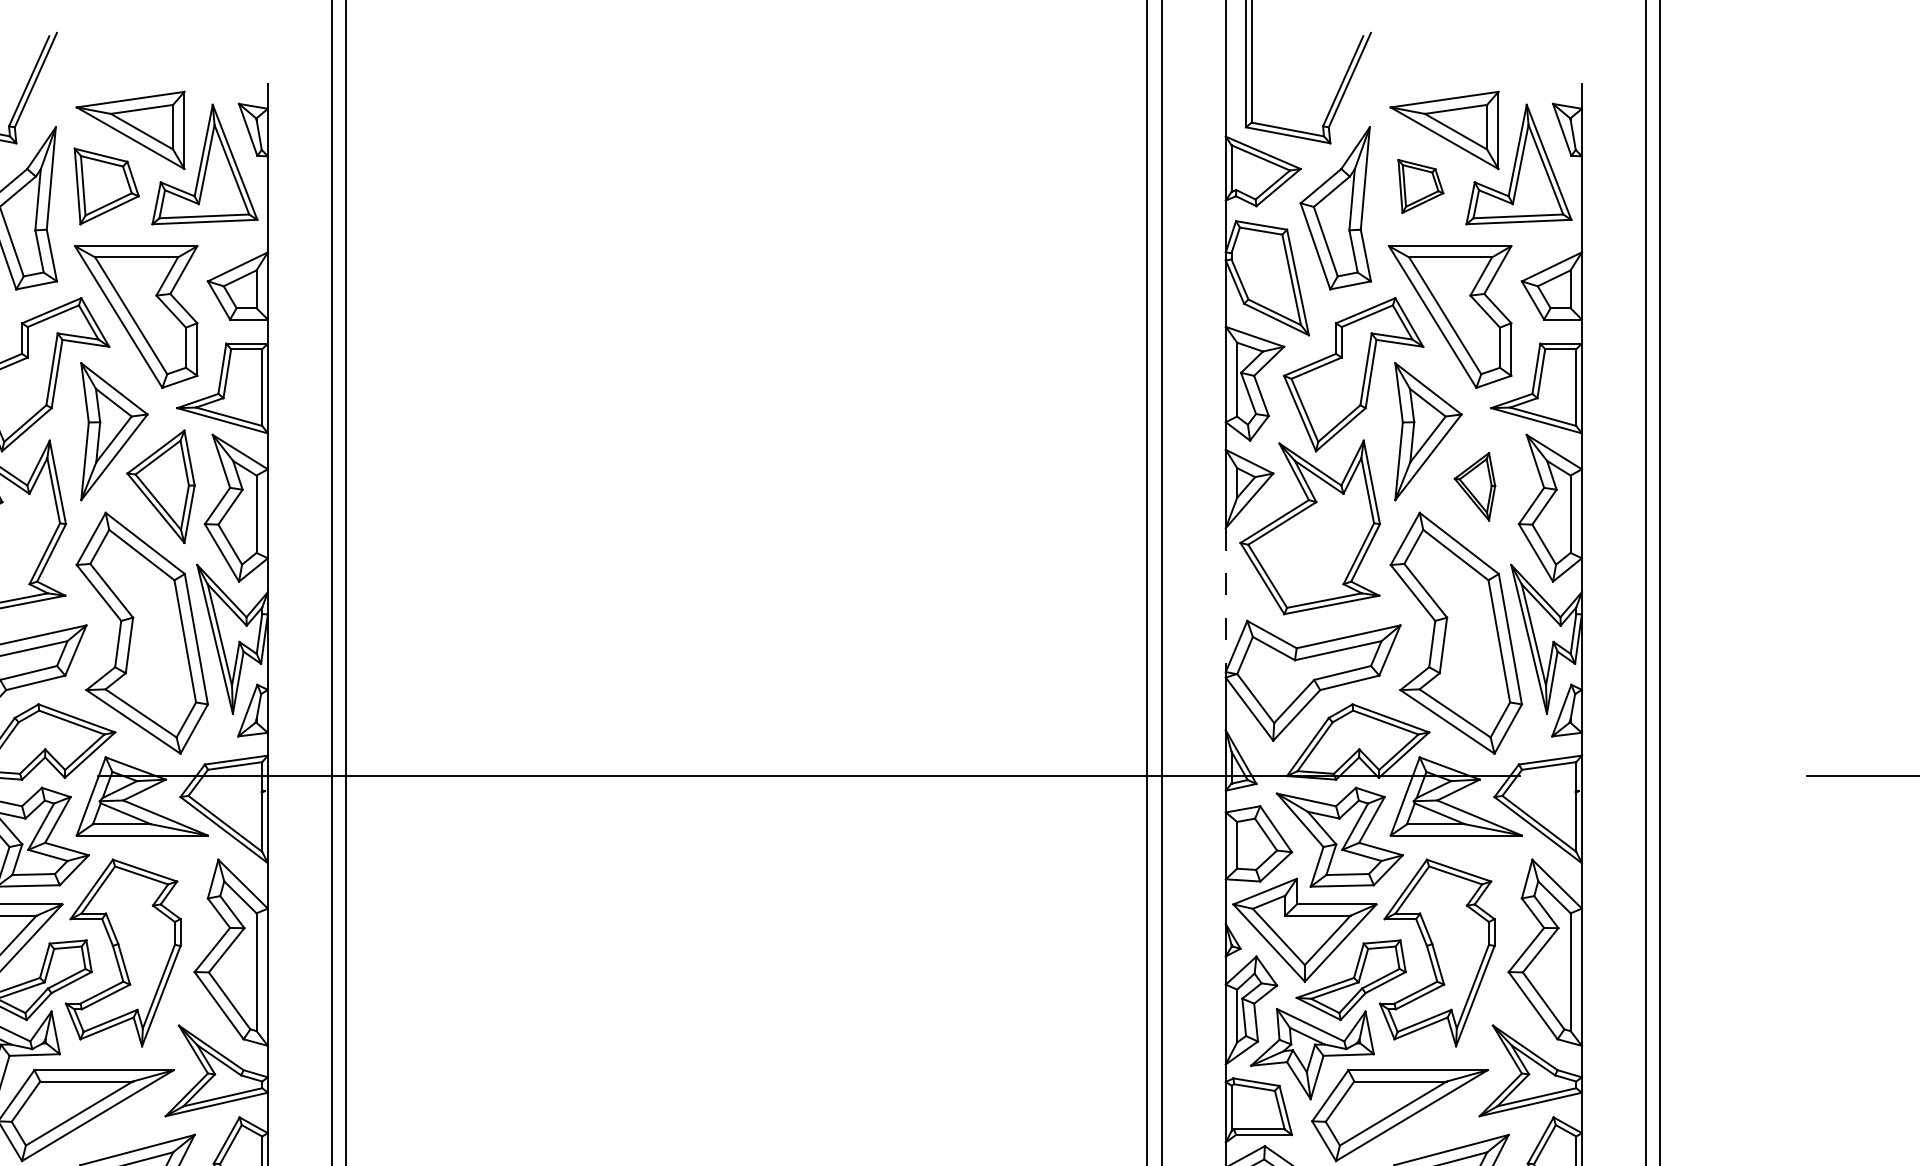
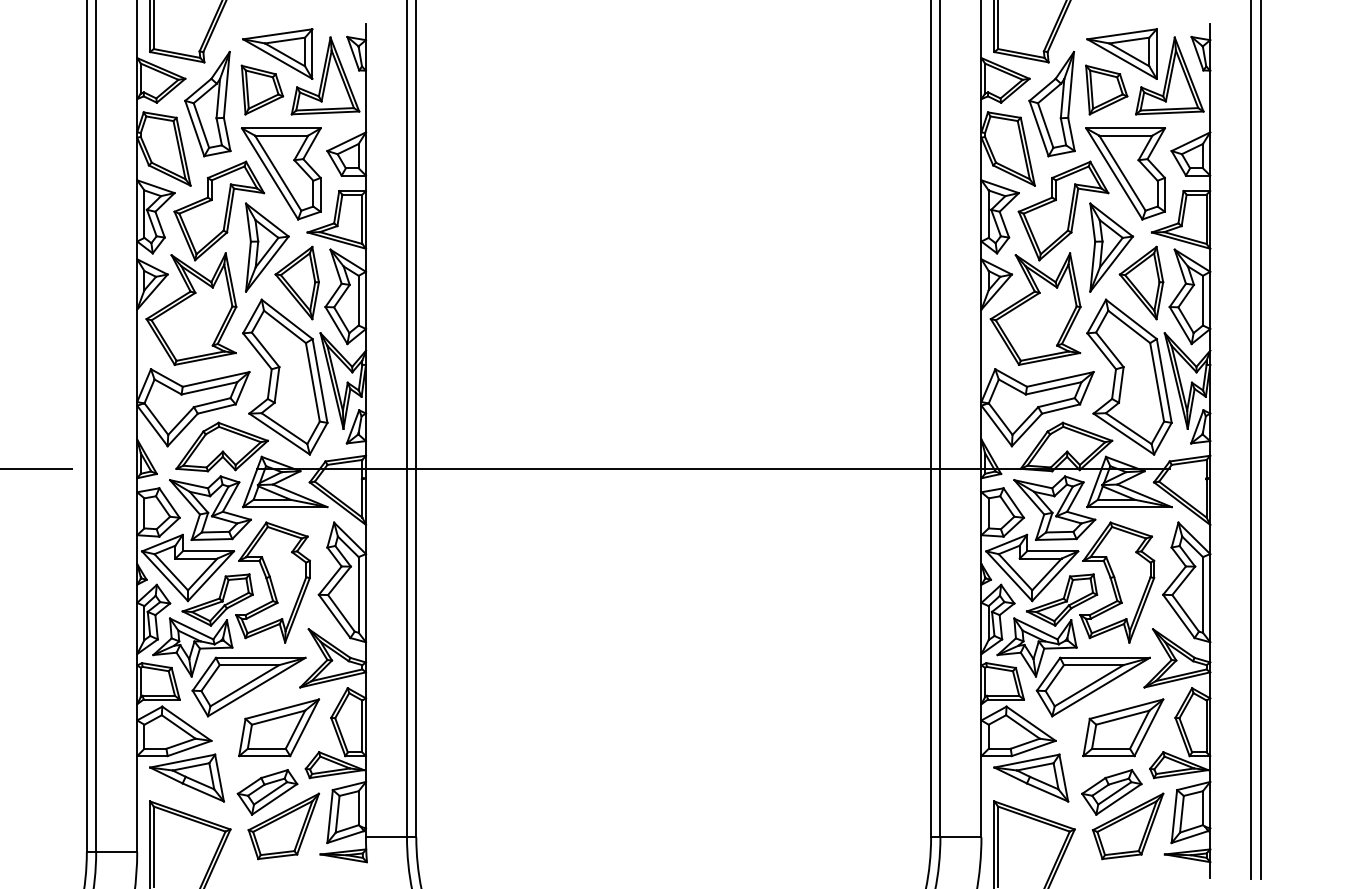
part: (1420, 185) -> (1106, 89), size x1.43
part: (1474, 485) -> (1141, 282), size x1.67
line: (1225, 601) -> (981, 356), dashed -> solid

